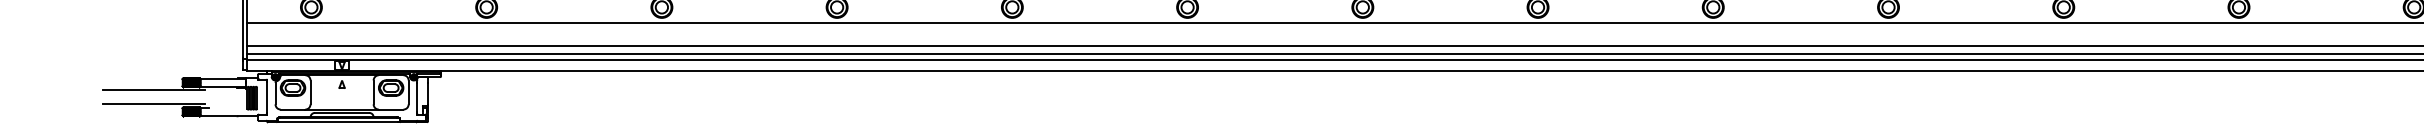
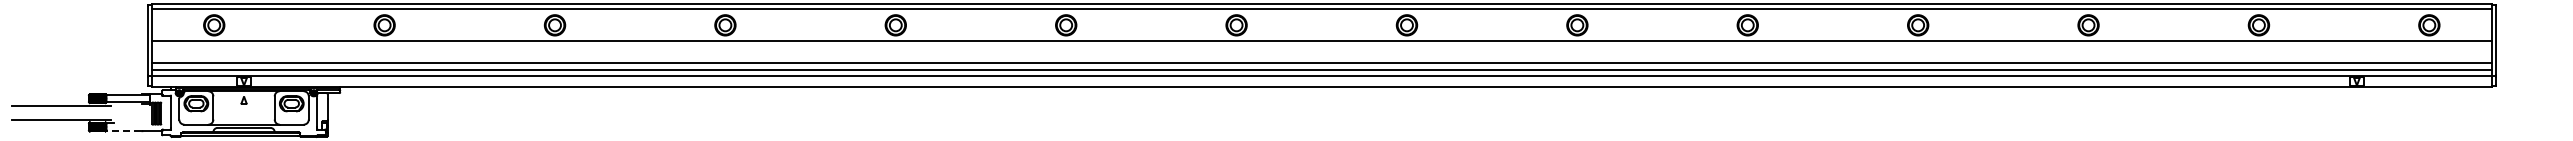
line: (217, 115) -> (122, 130), solid -> dashed

